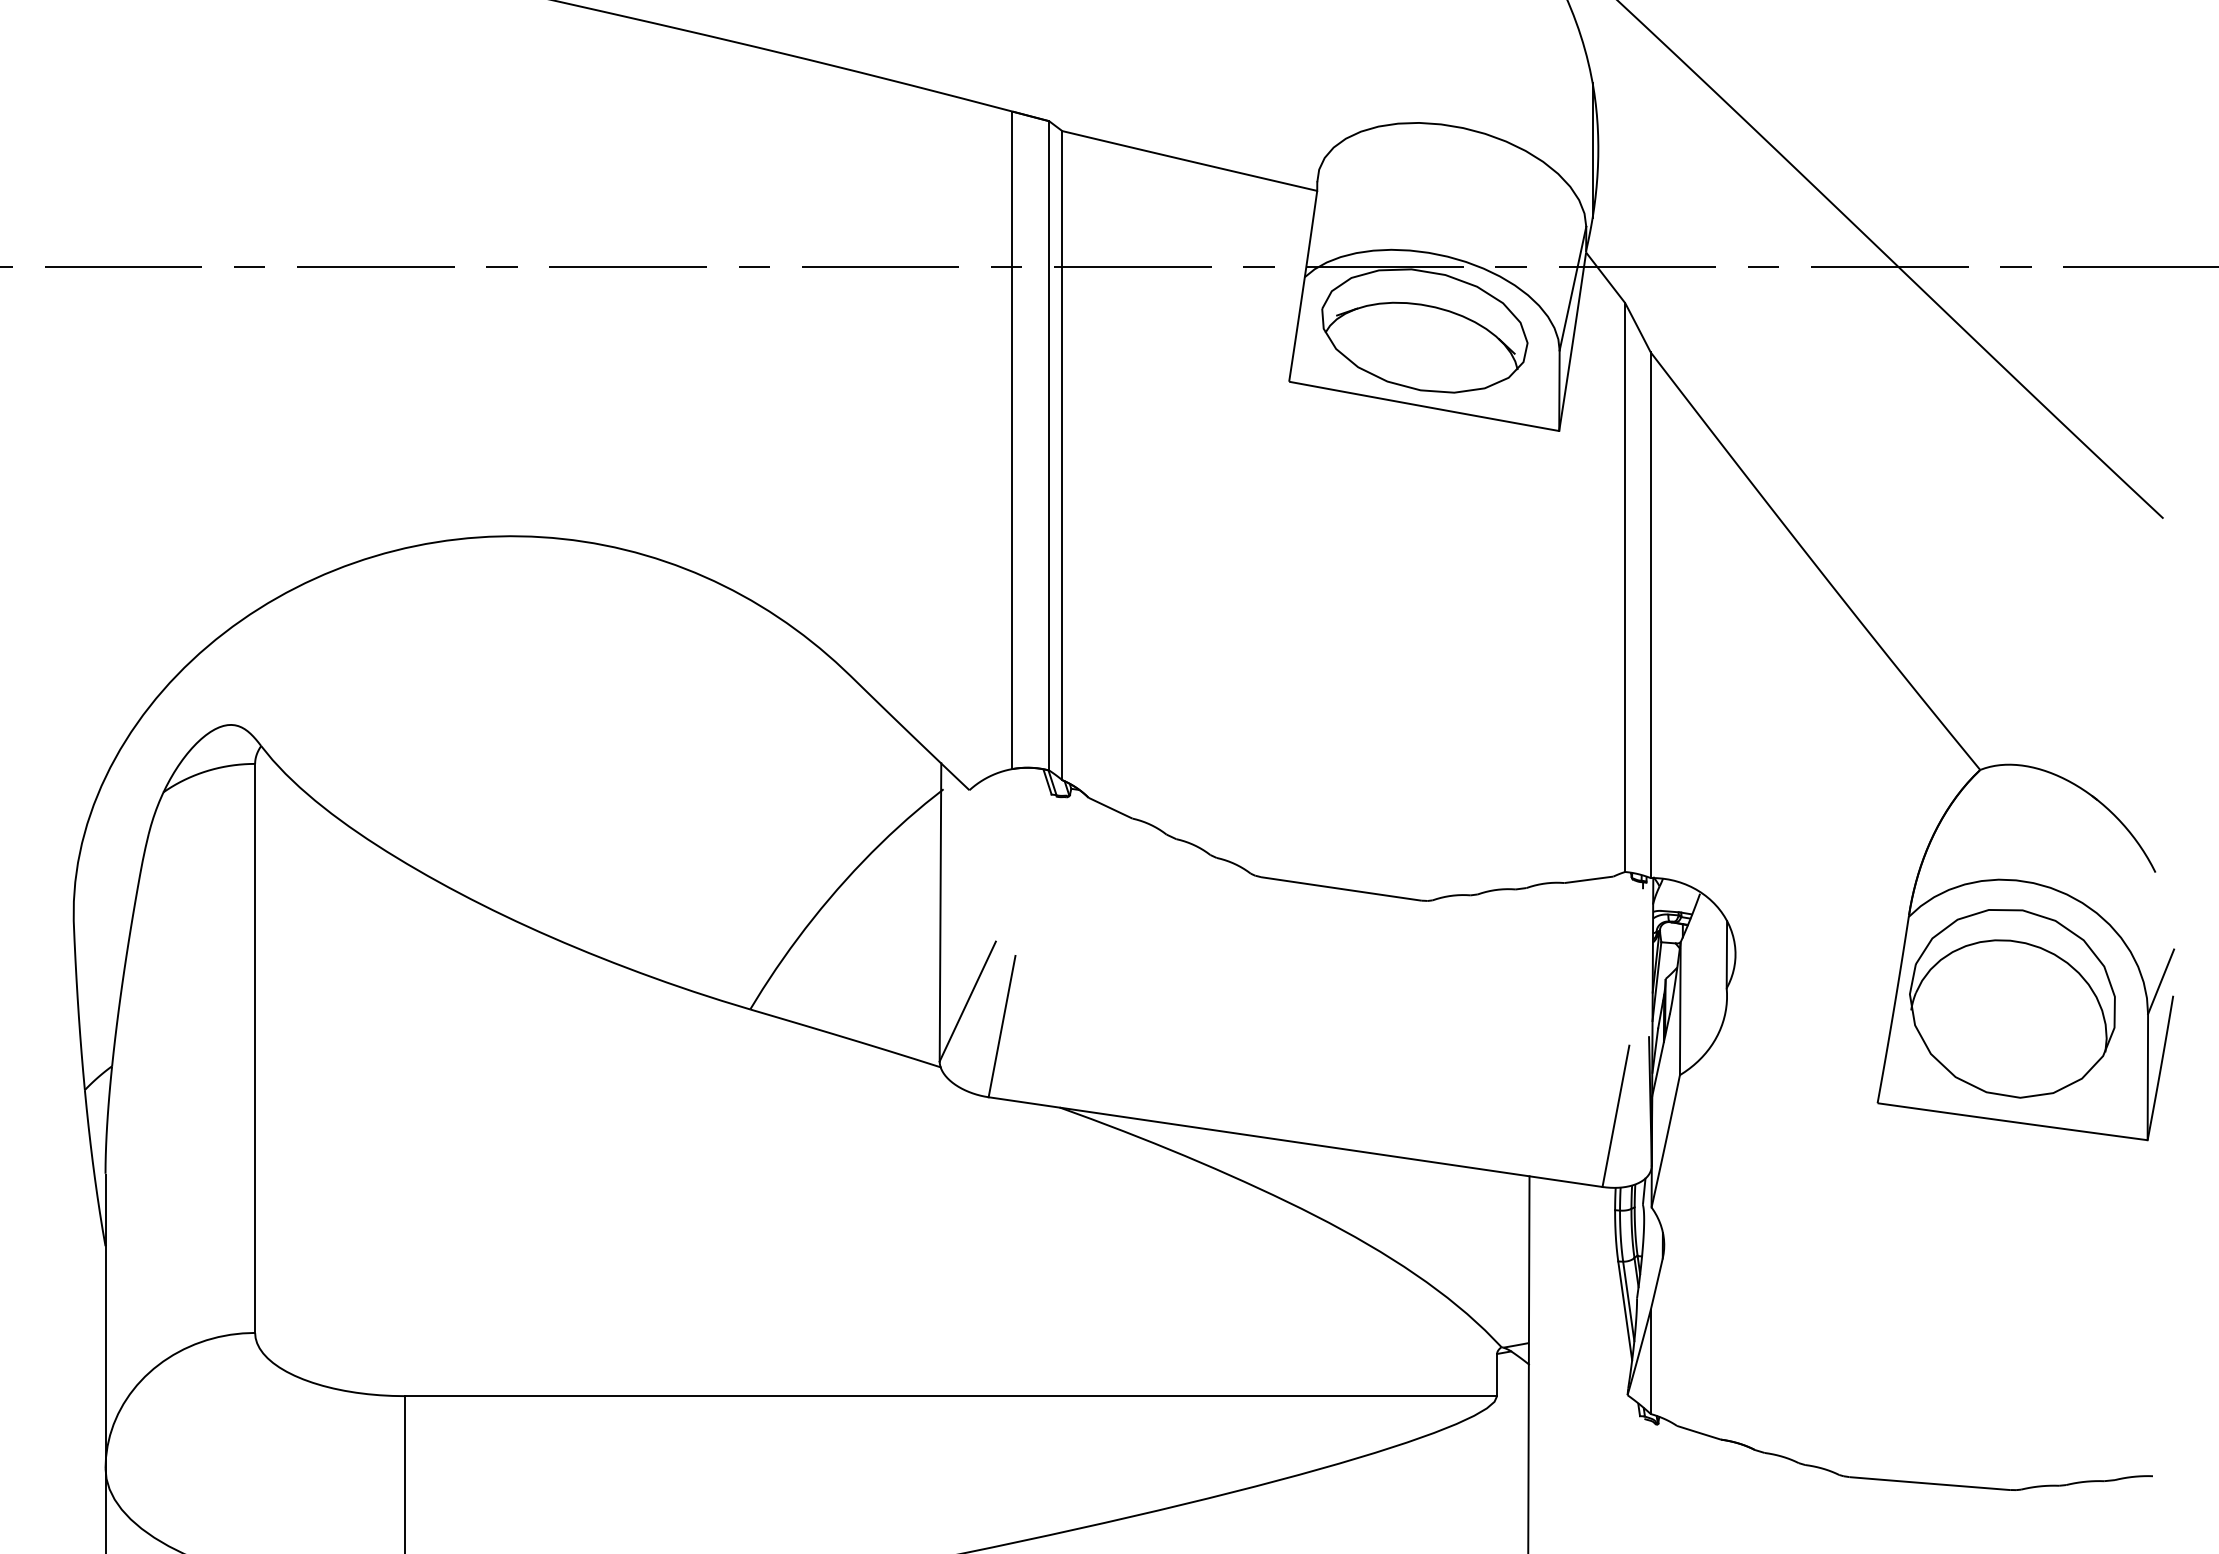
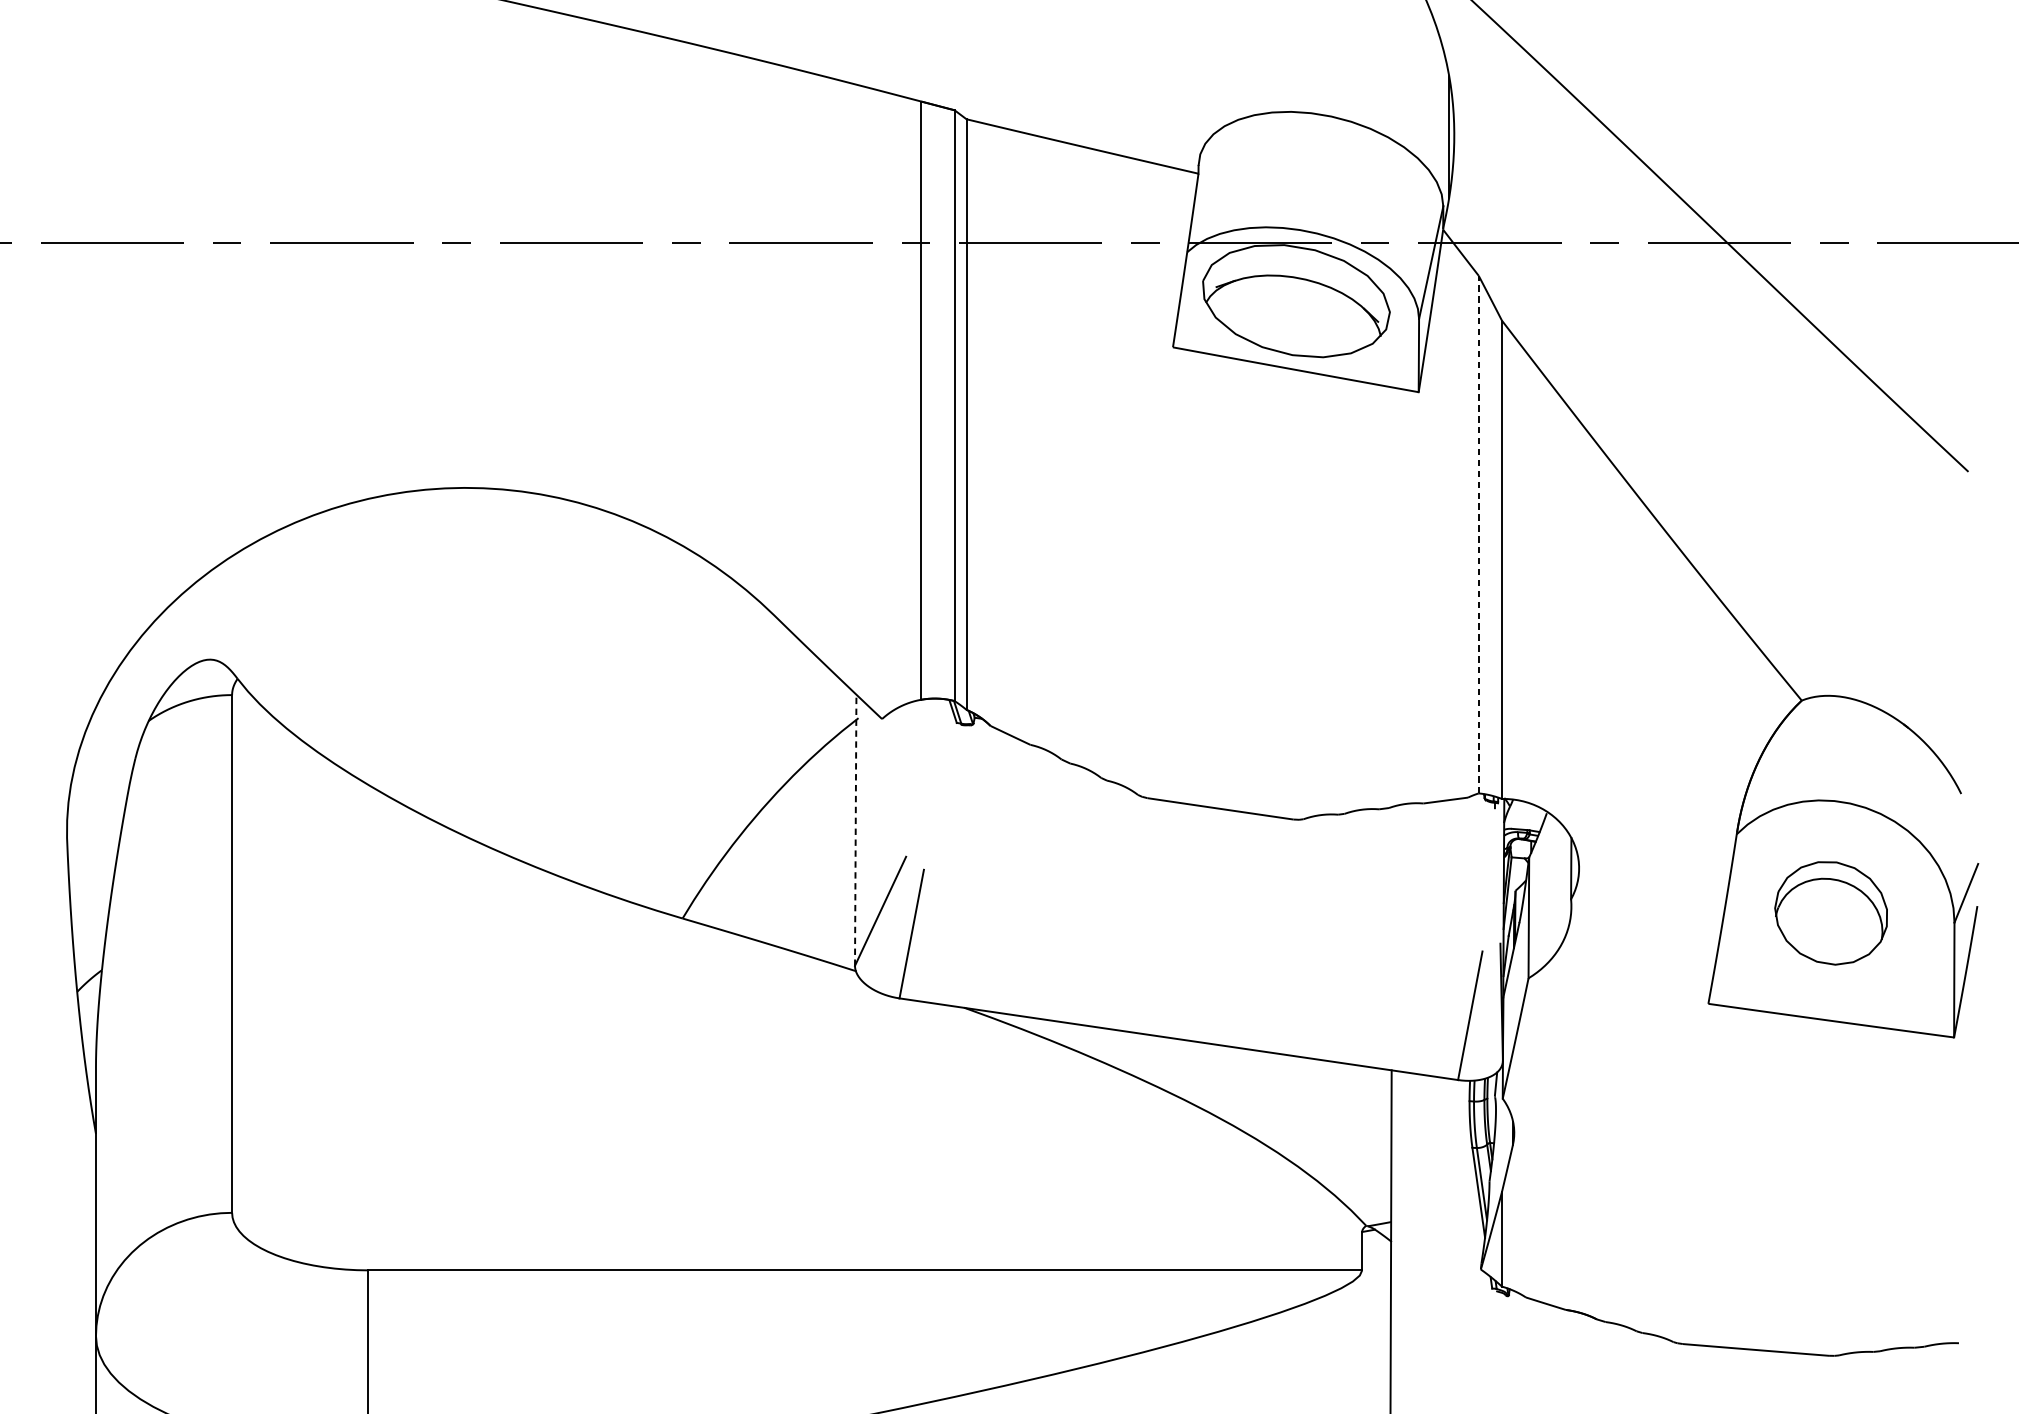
line: (1625, 587) -> (1479, 534), solid -> dashed
line: (940, 911) -> (855, 829), solid -> dashed
part: (2012, 1003) -> (1831, 913), size x0.6

